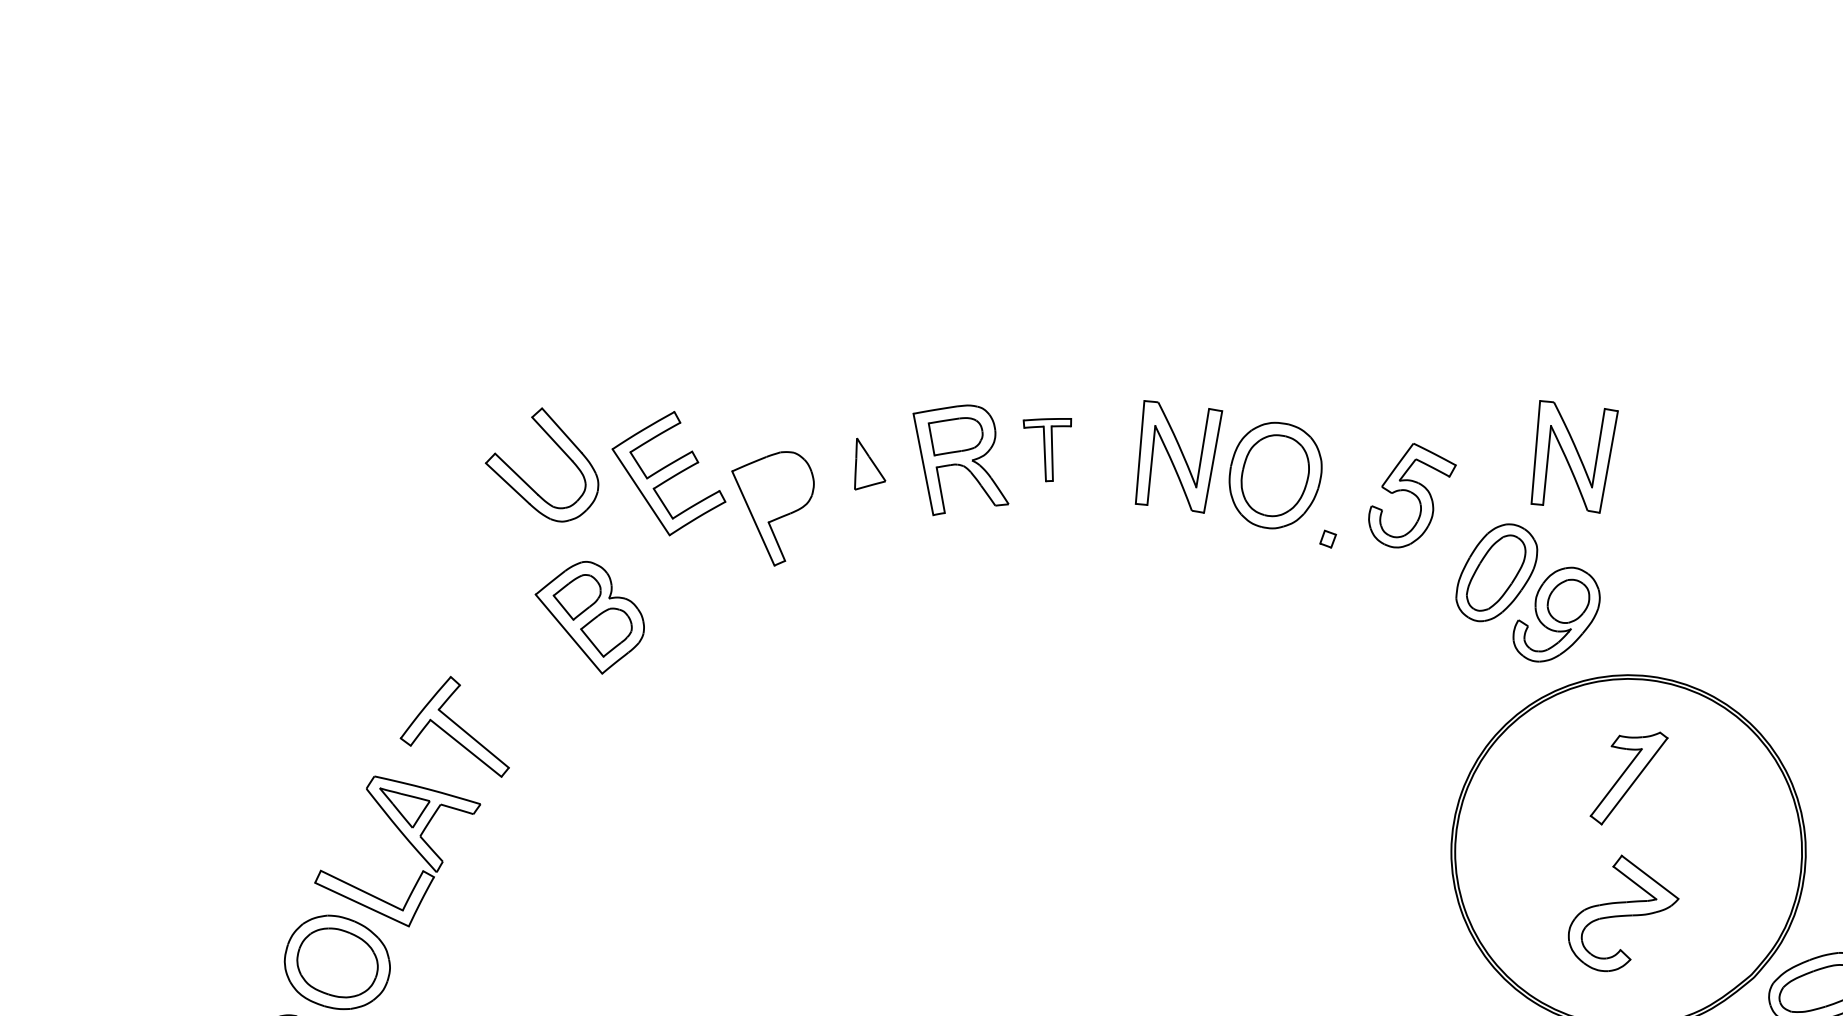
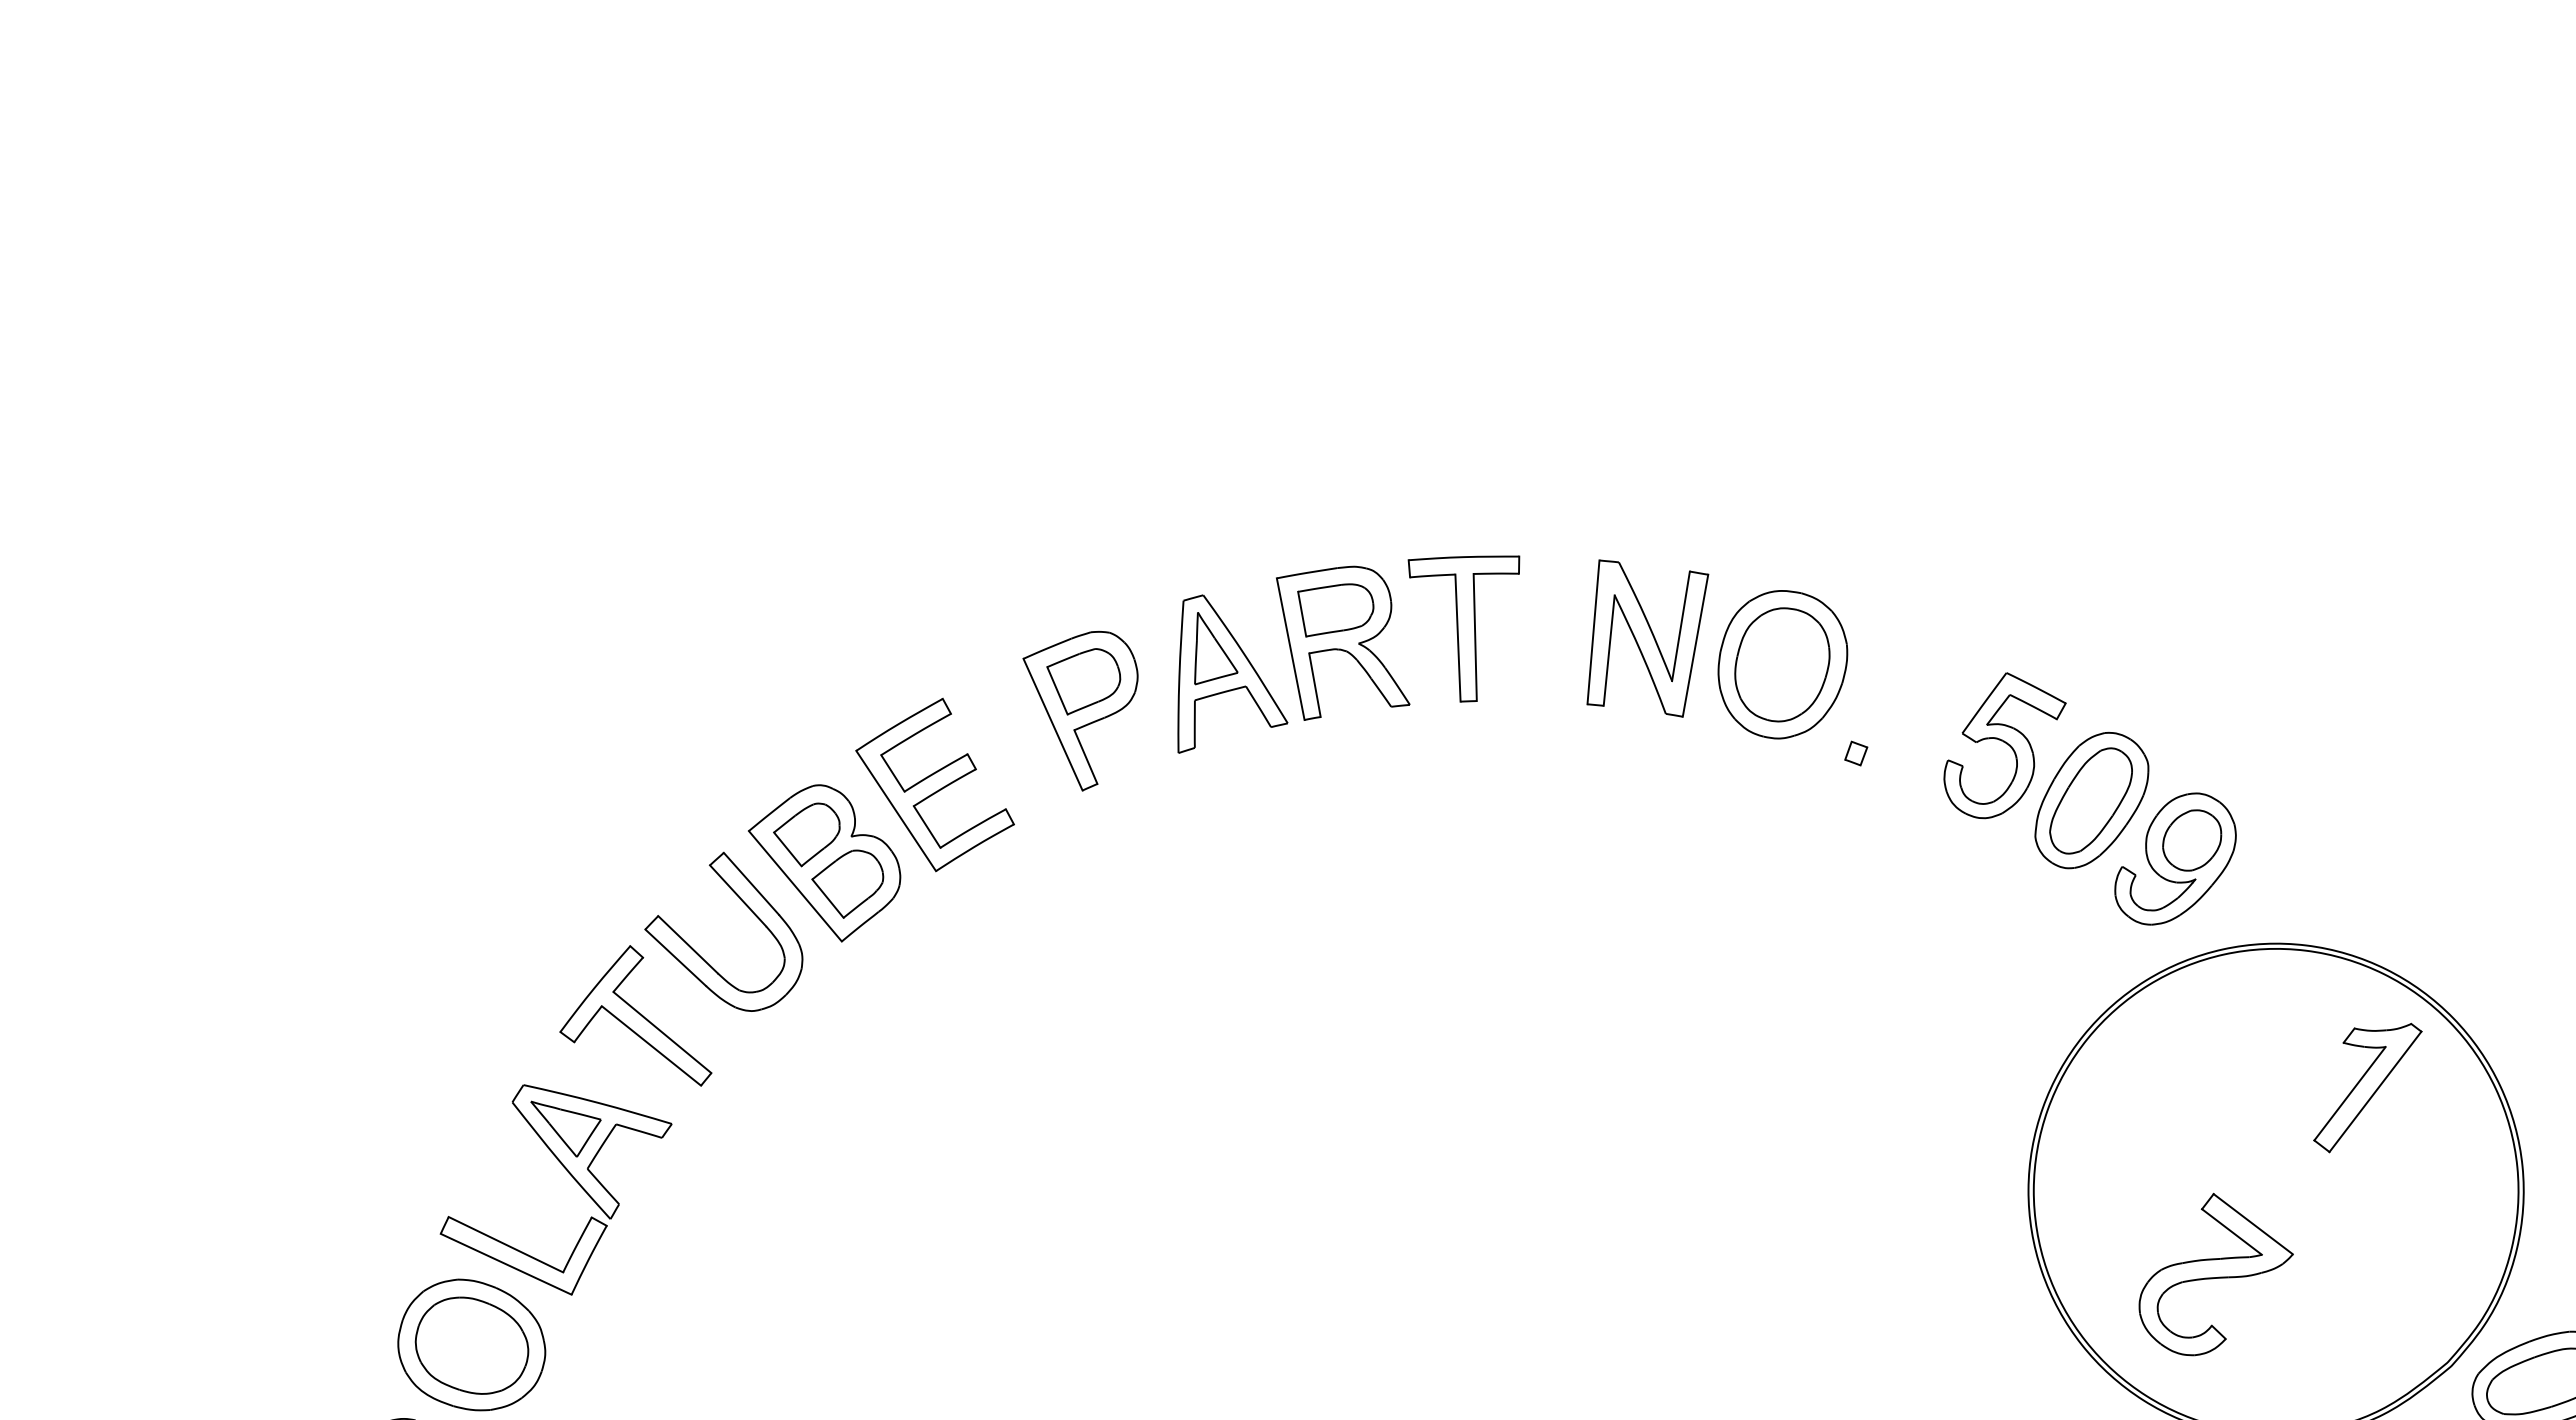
part: (1047, 449) -> (1463, 628), size x1.67
part: (1574, 456) -> (2200, 638), removed
part: (668, 473) -> (934, 784), moved
part: (524, 481) -> (699, 954), moved
part: (881, 481) -> (1232, 673), added
part: (775, 487) -> (1083, 681), added
part: (1412, 495) -> (2004, 745), moved
part: (1628, 778) -> (2367, 1087), moved
part: (1623, 913) -> (2215, 1274), moved

